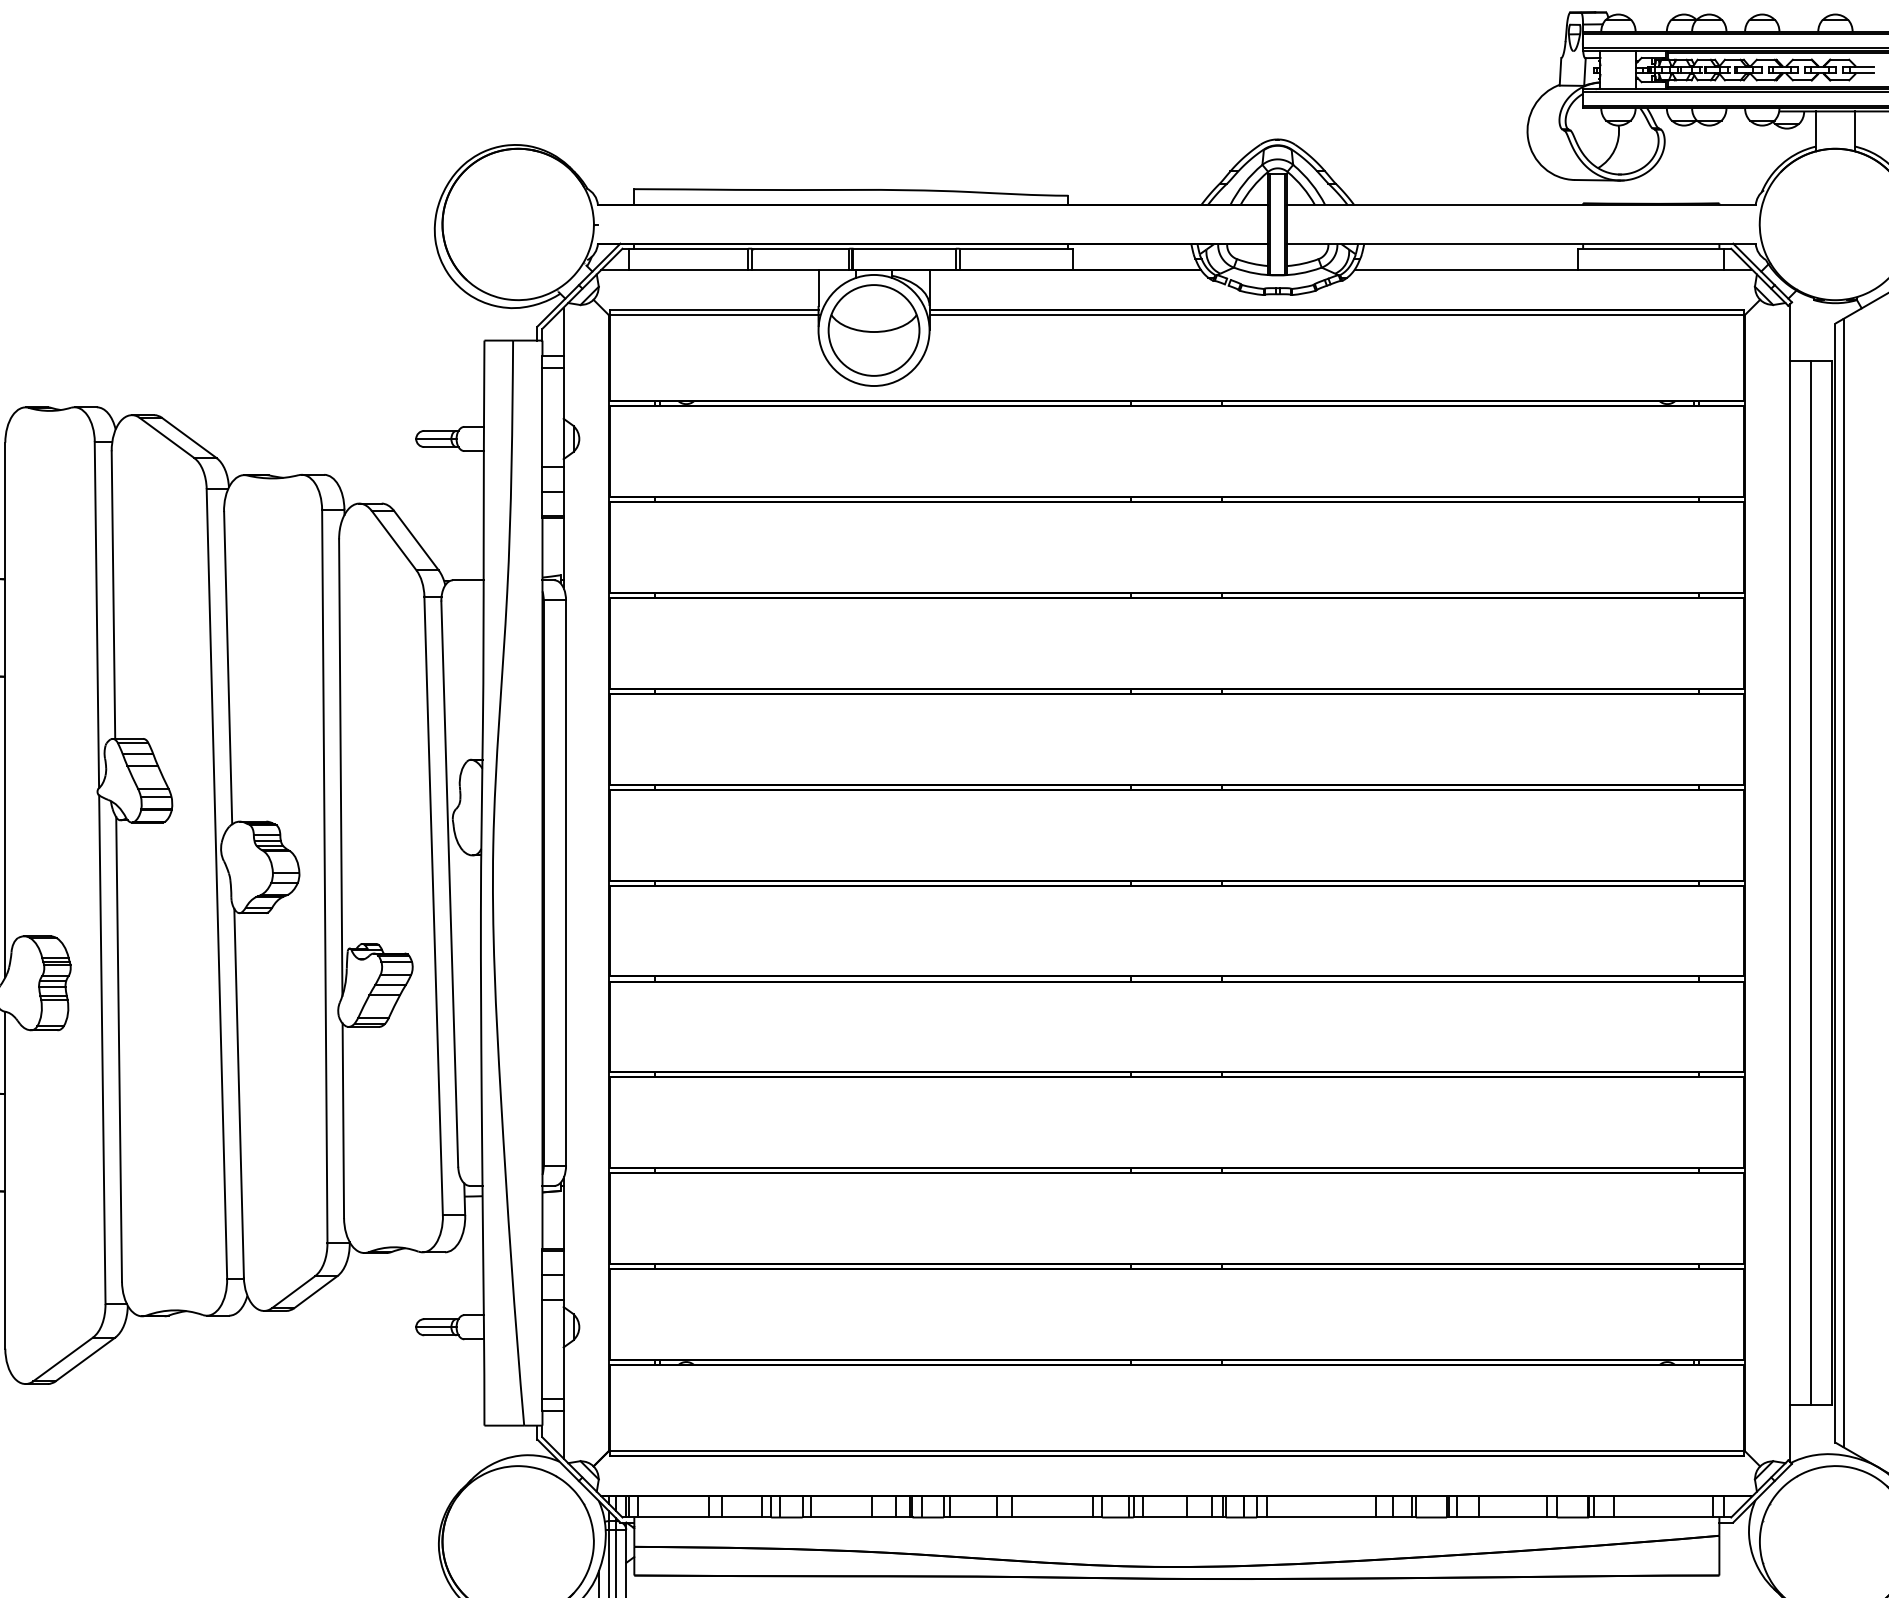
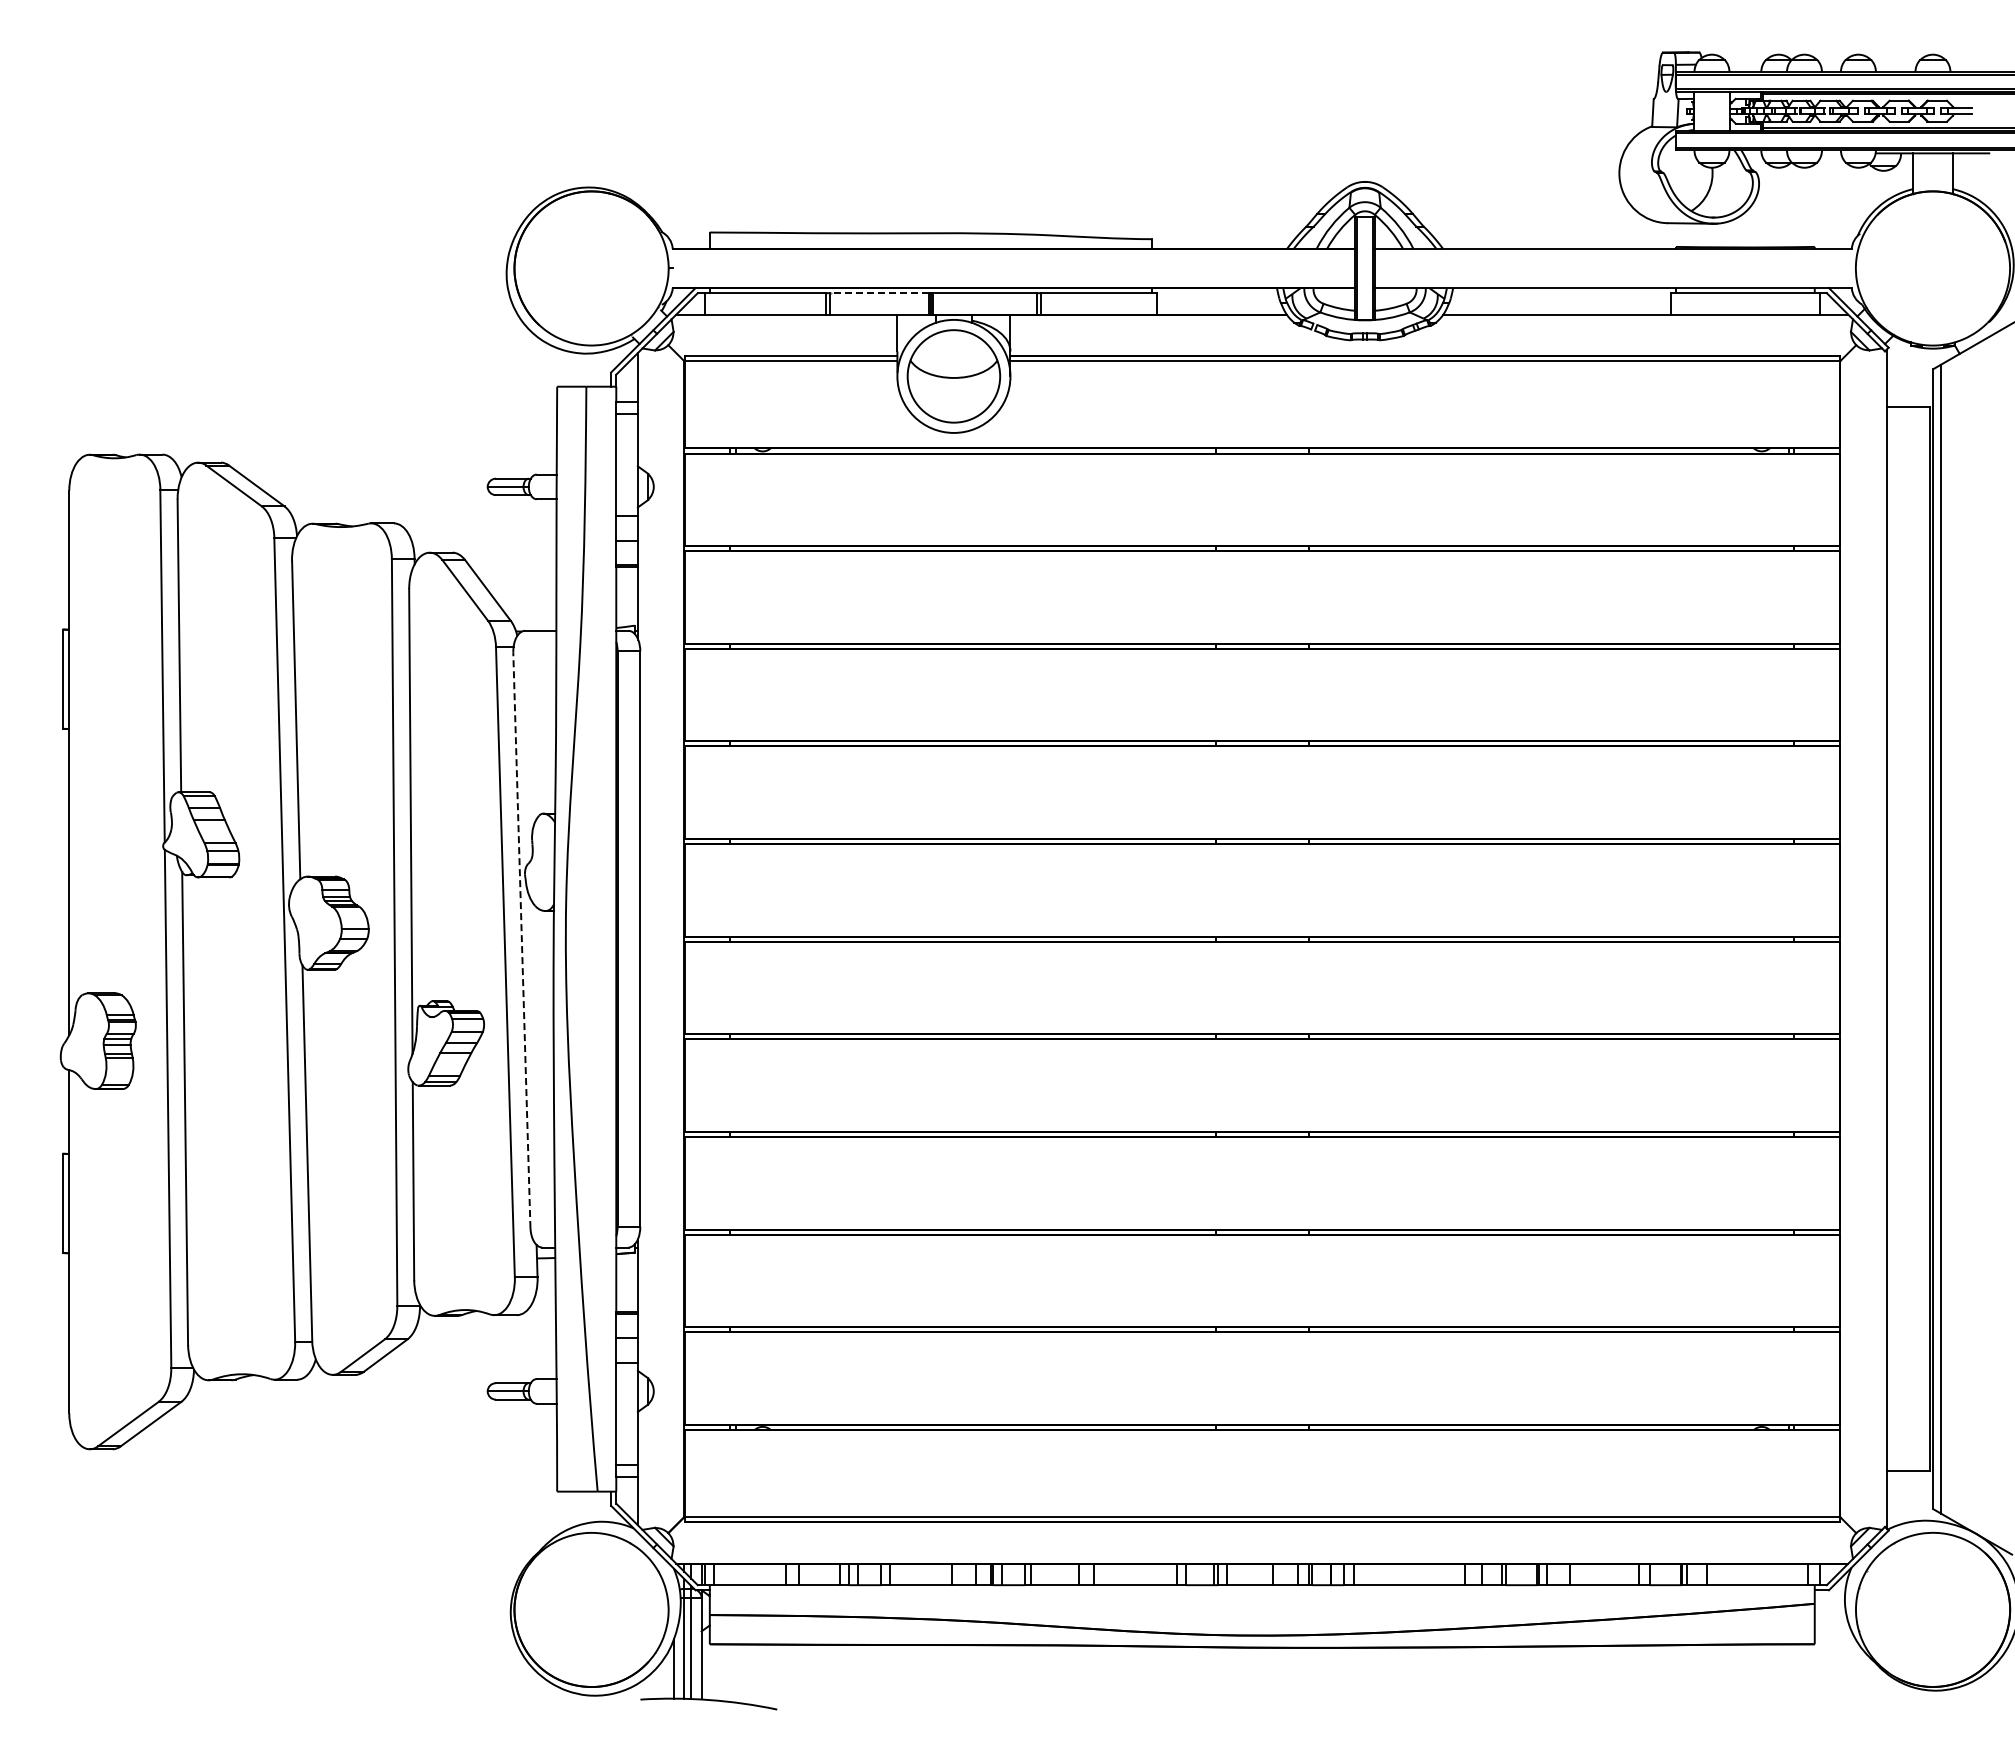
line: (800, 249) -> (879, 293), solid -> dashed
line: (1811, 883) -> (1908, 939), removed
line: (449, 884) -> (521, 940), solid -> dashed

